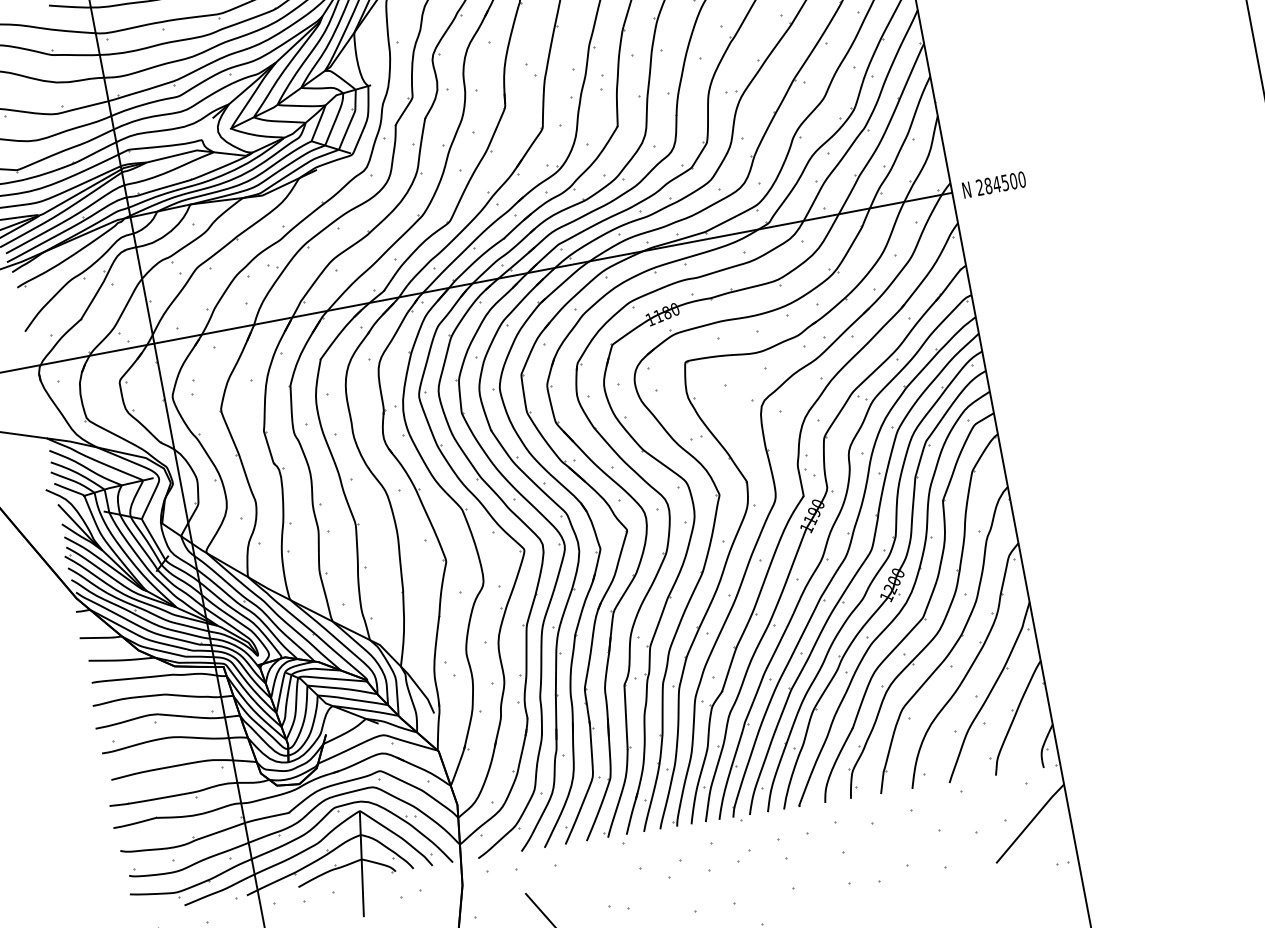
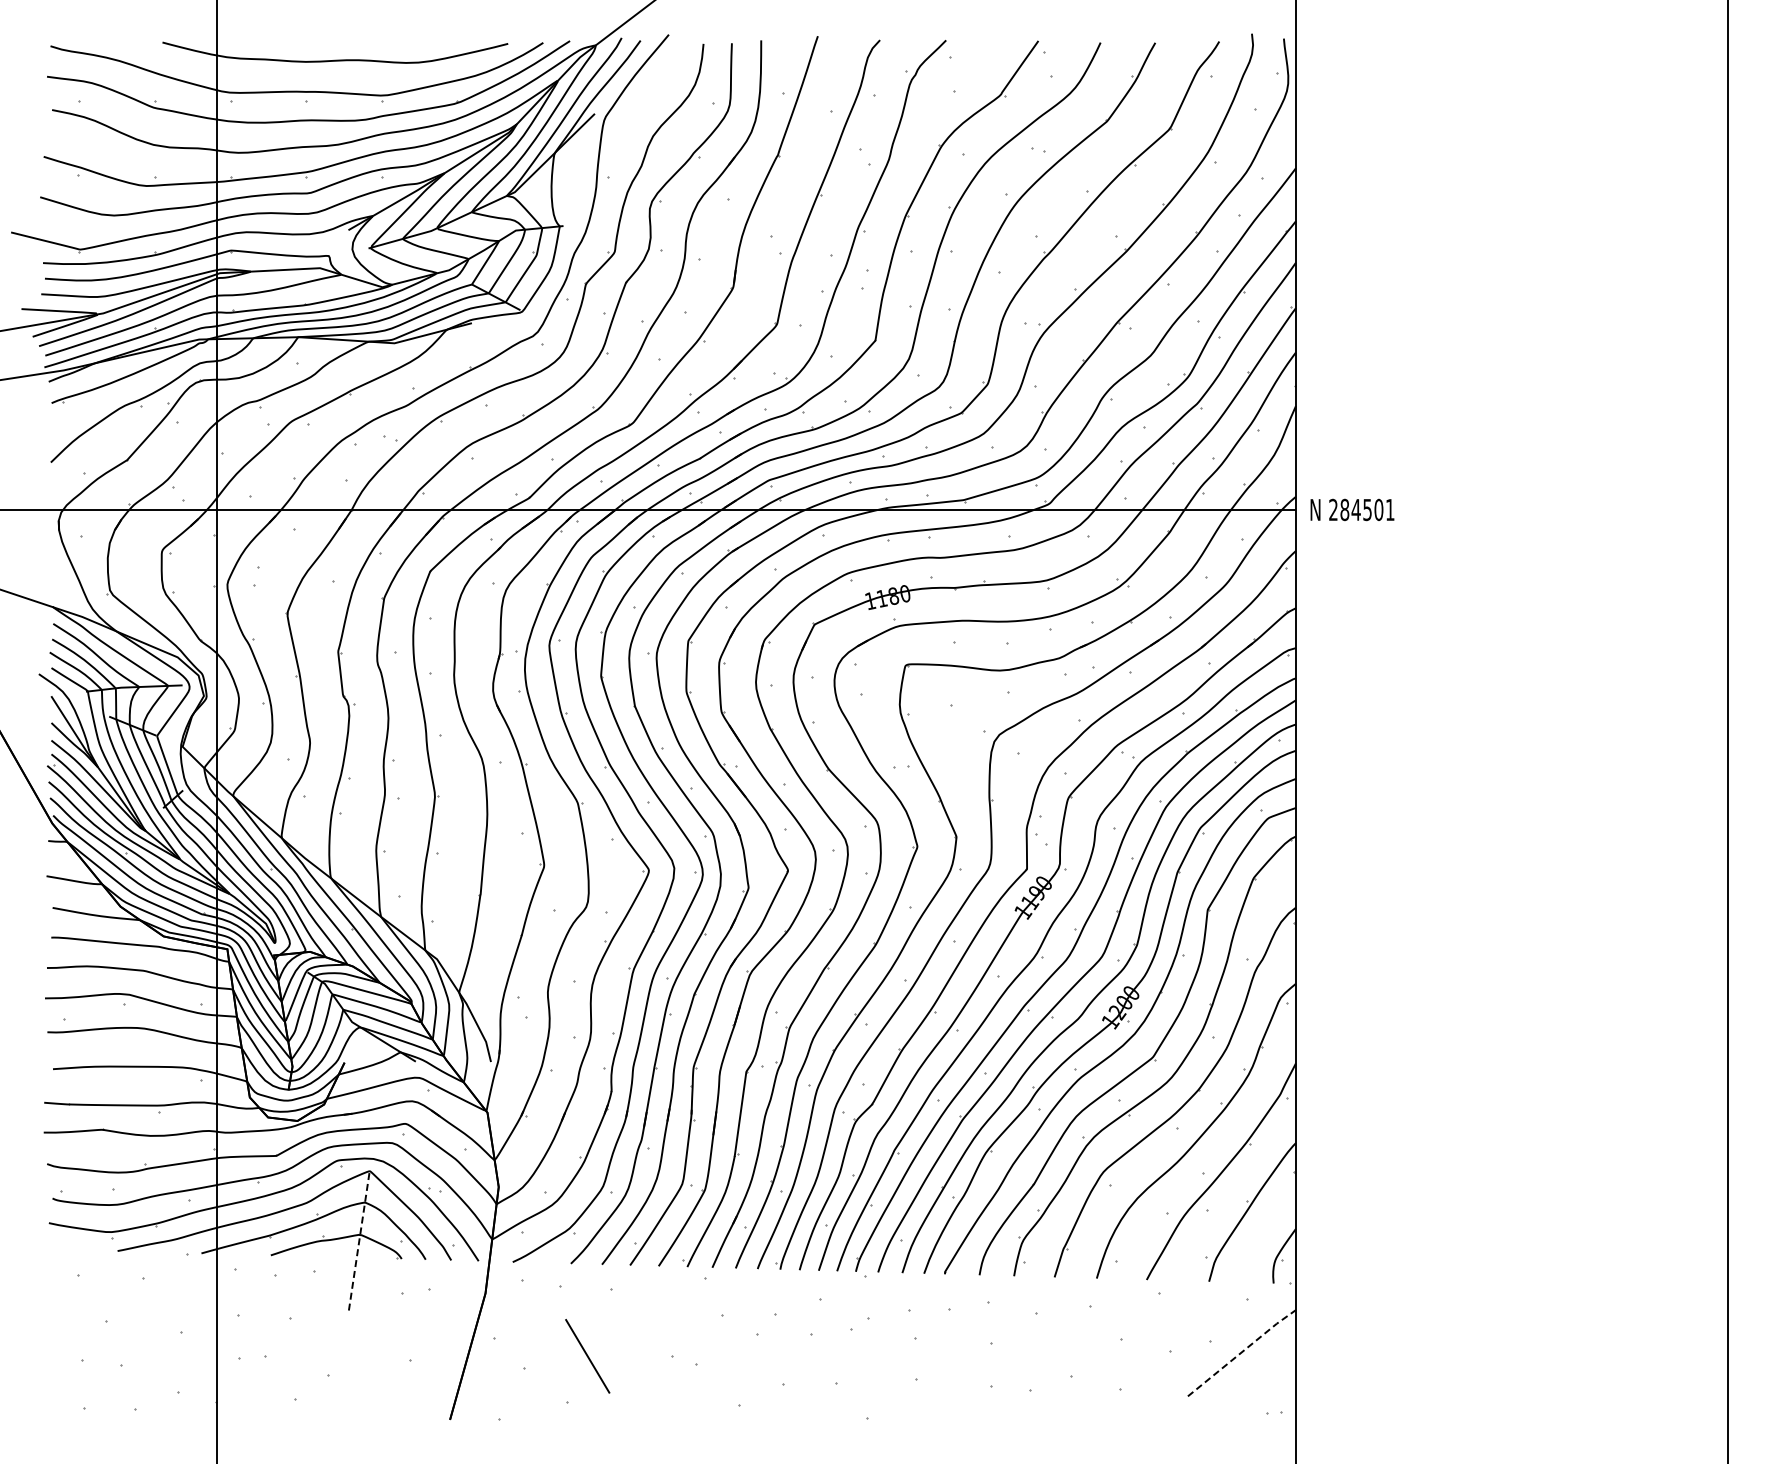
text: (1021, 179) -> (1389, 509), 284500 -> 284501
line: (1030, 823) -> (1242, 1352), solid -> dashed
line: (361, 863) -> (359, 1240), solid -> dashed

